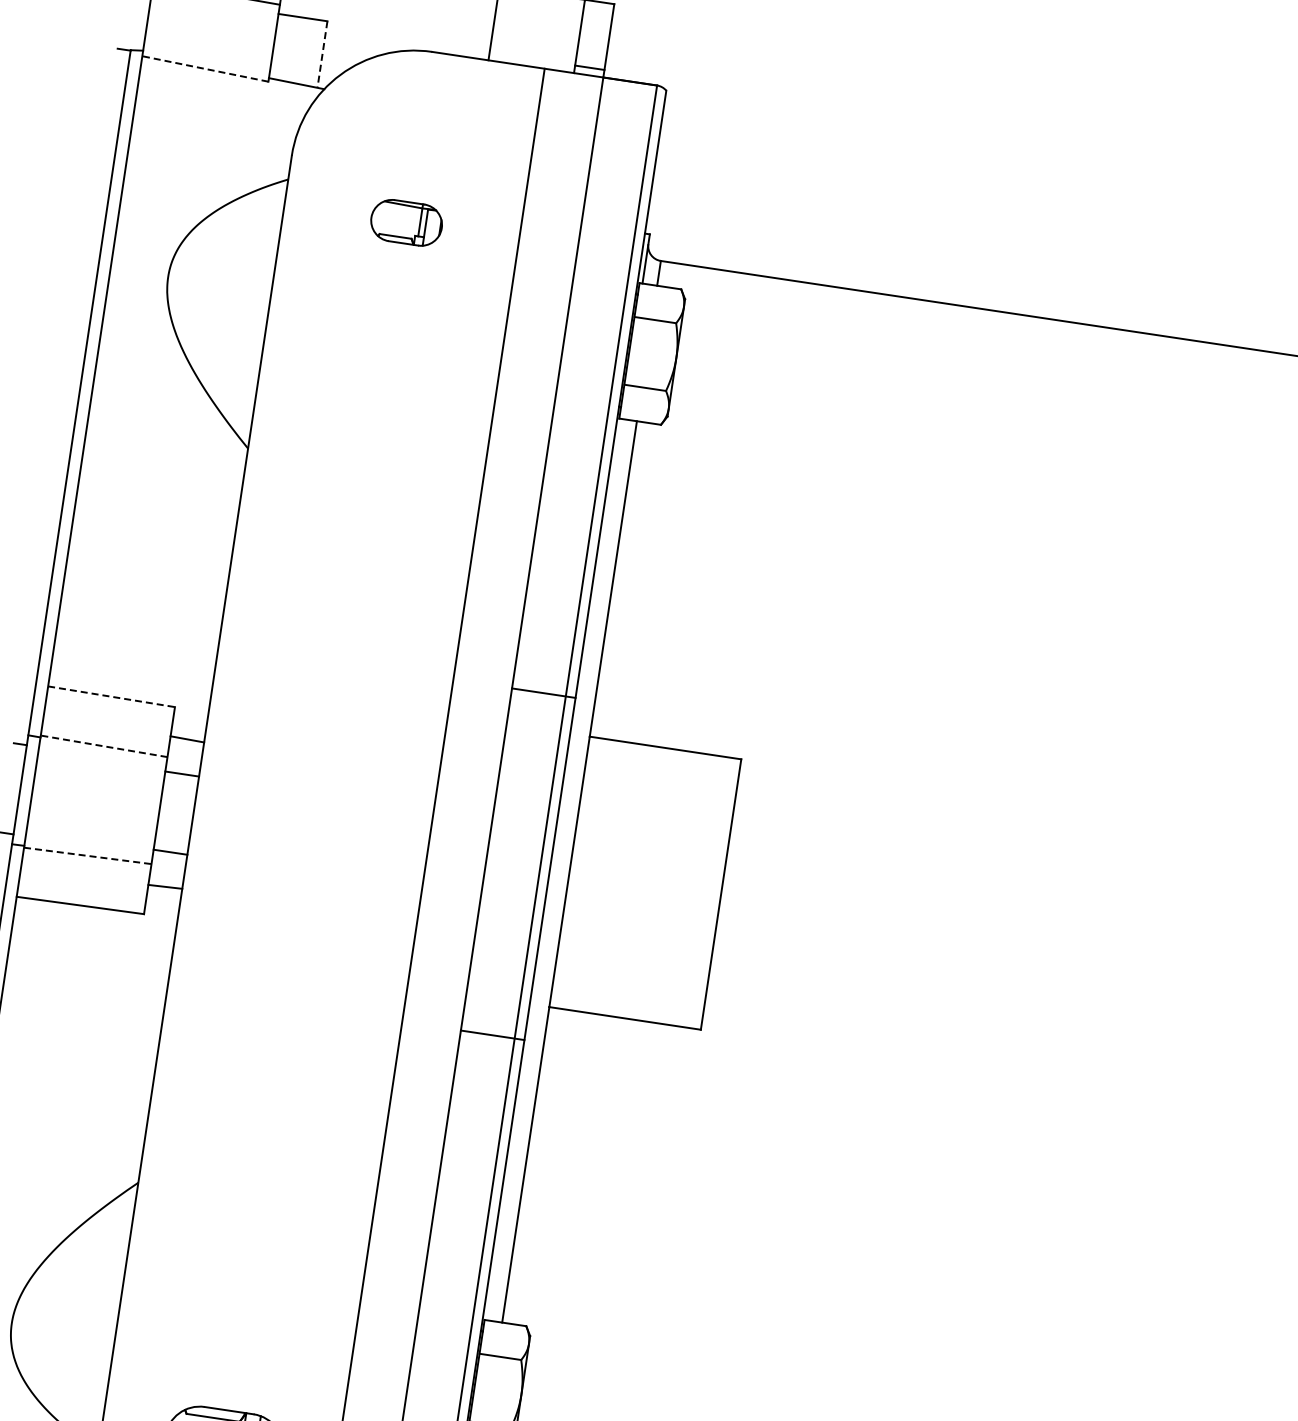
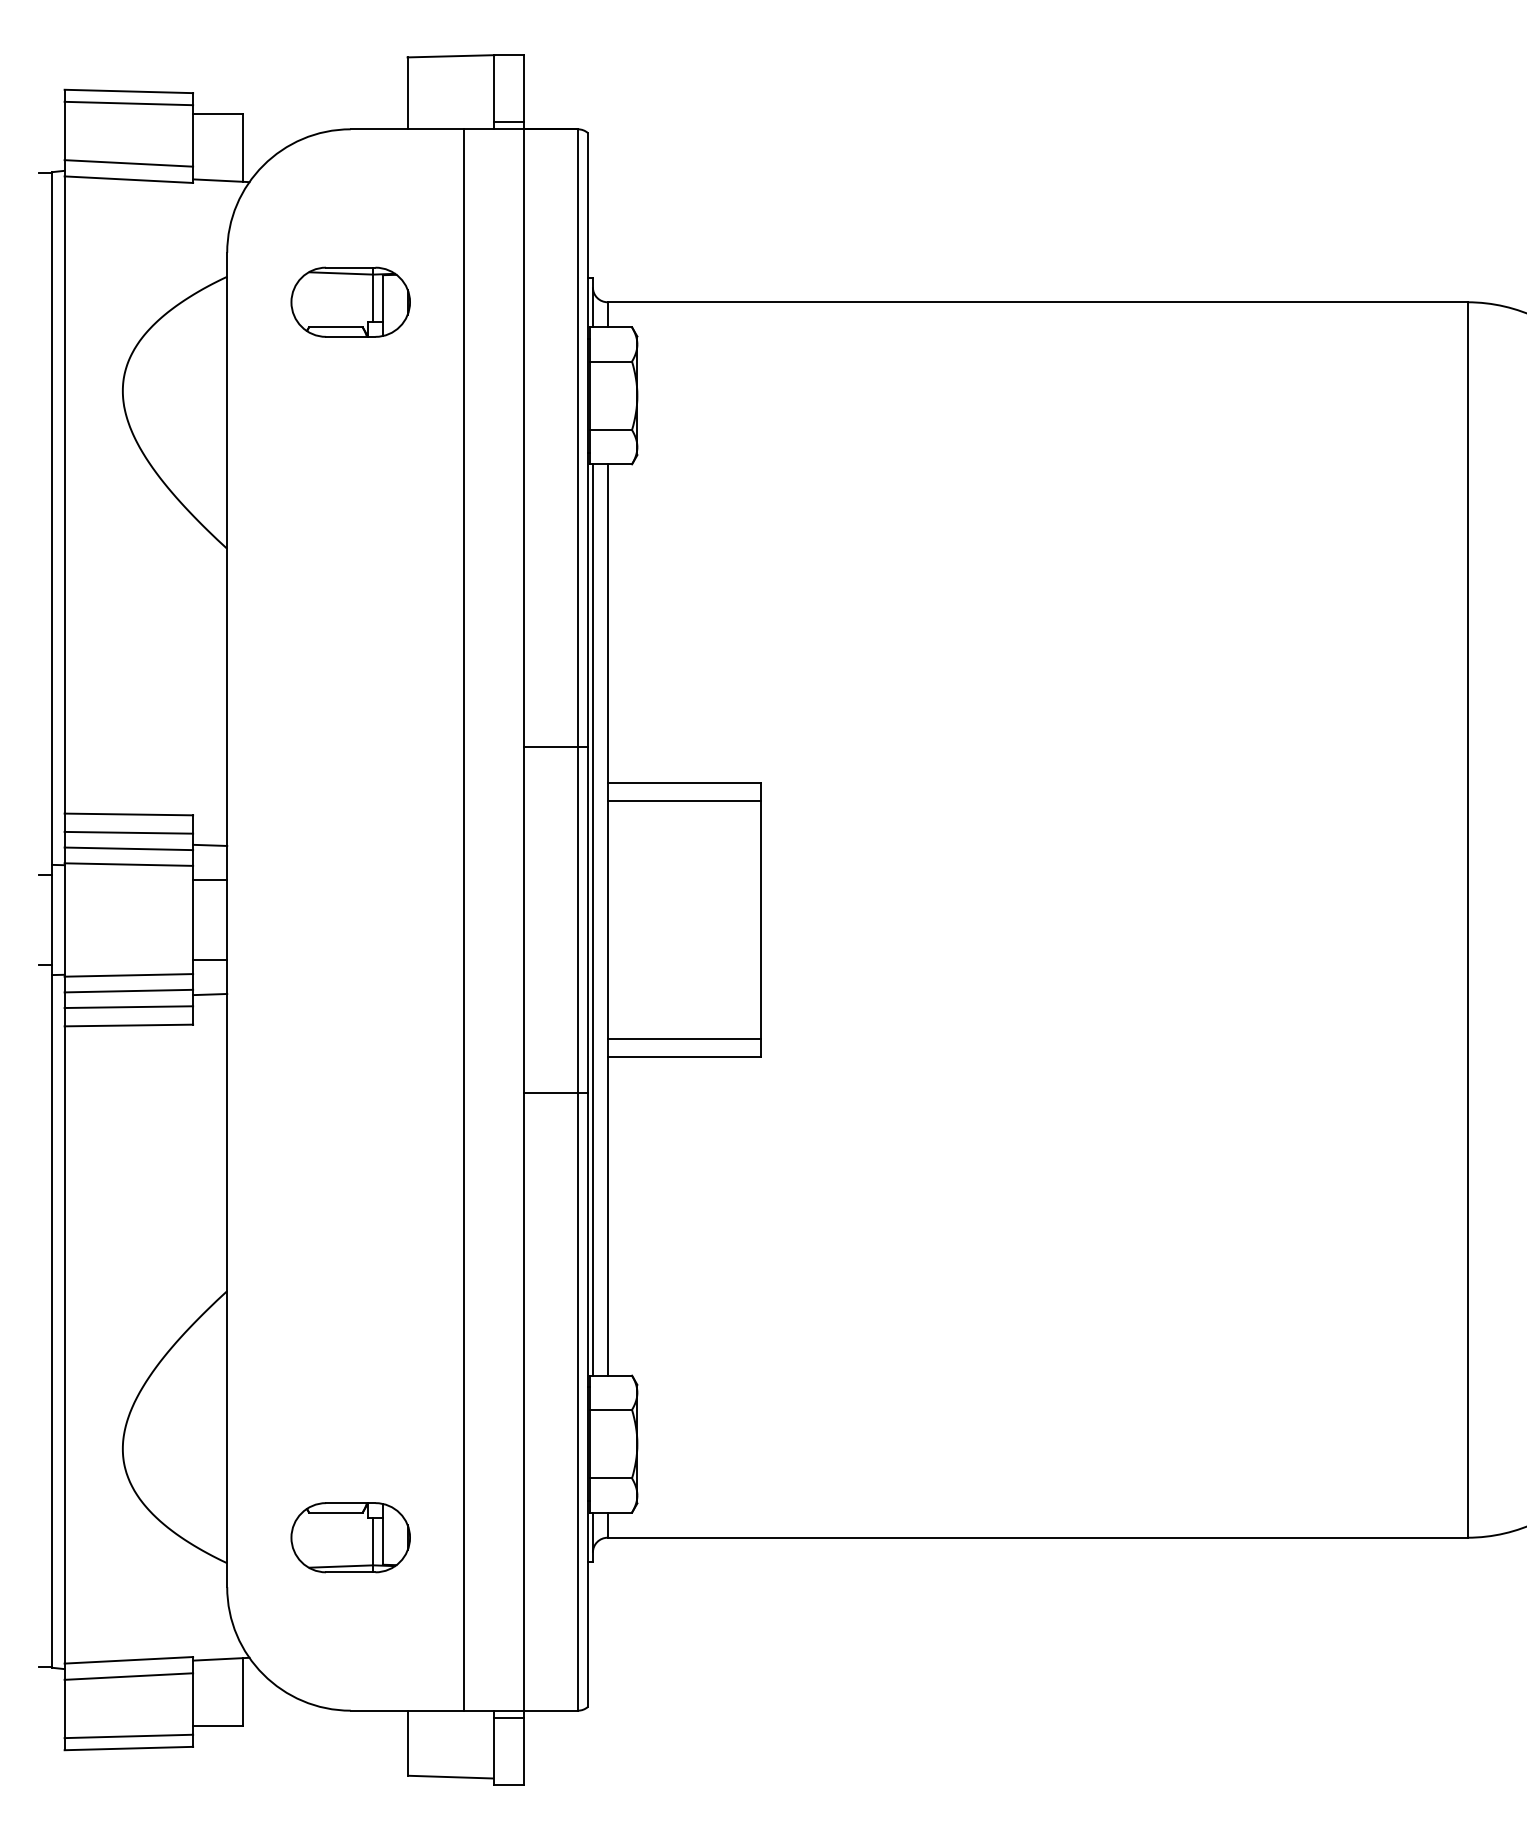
line: (207, 52) -> (128, 163), added
line: (322, 54) -> (242, 148), dashed -> solid
line: (205, 68) -> (128, 179), dashed -> solid
part: (406, 222) -> (350, 301), size x1.67
line: (112, 696) -> (129, 814), dashed -> solid
line: (108, 714) -> (128, 832), added
line: (106, 730) -> (128, 848), added
line: (103, 746) -> (128, 864), dashed -> solid
line: (662, 765) -> (683, 801), added
line: (88, 856) -> (129, 975), dashed -> solid
line: (554, 869) -> (592, 919), added
line: (85, 870) -> (128, 990), added
line: (82, 887) -> (128, 1007), added
line: (626, 1000) -> (683, 1038), added

